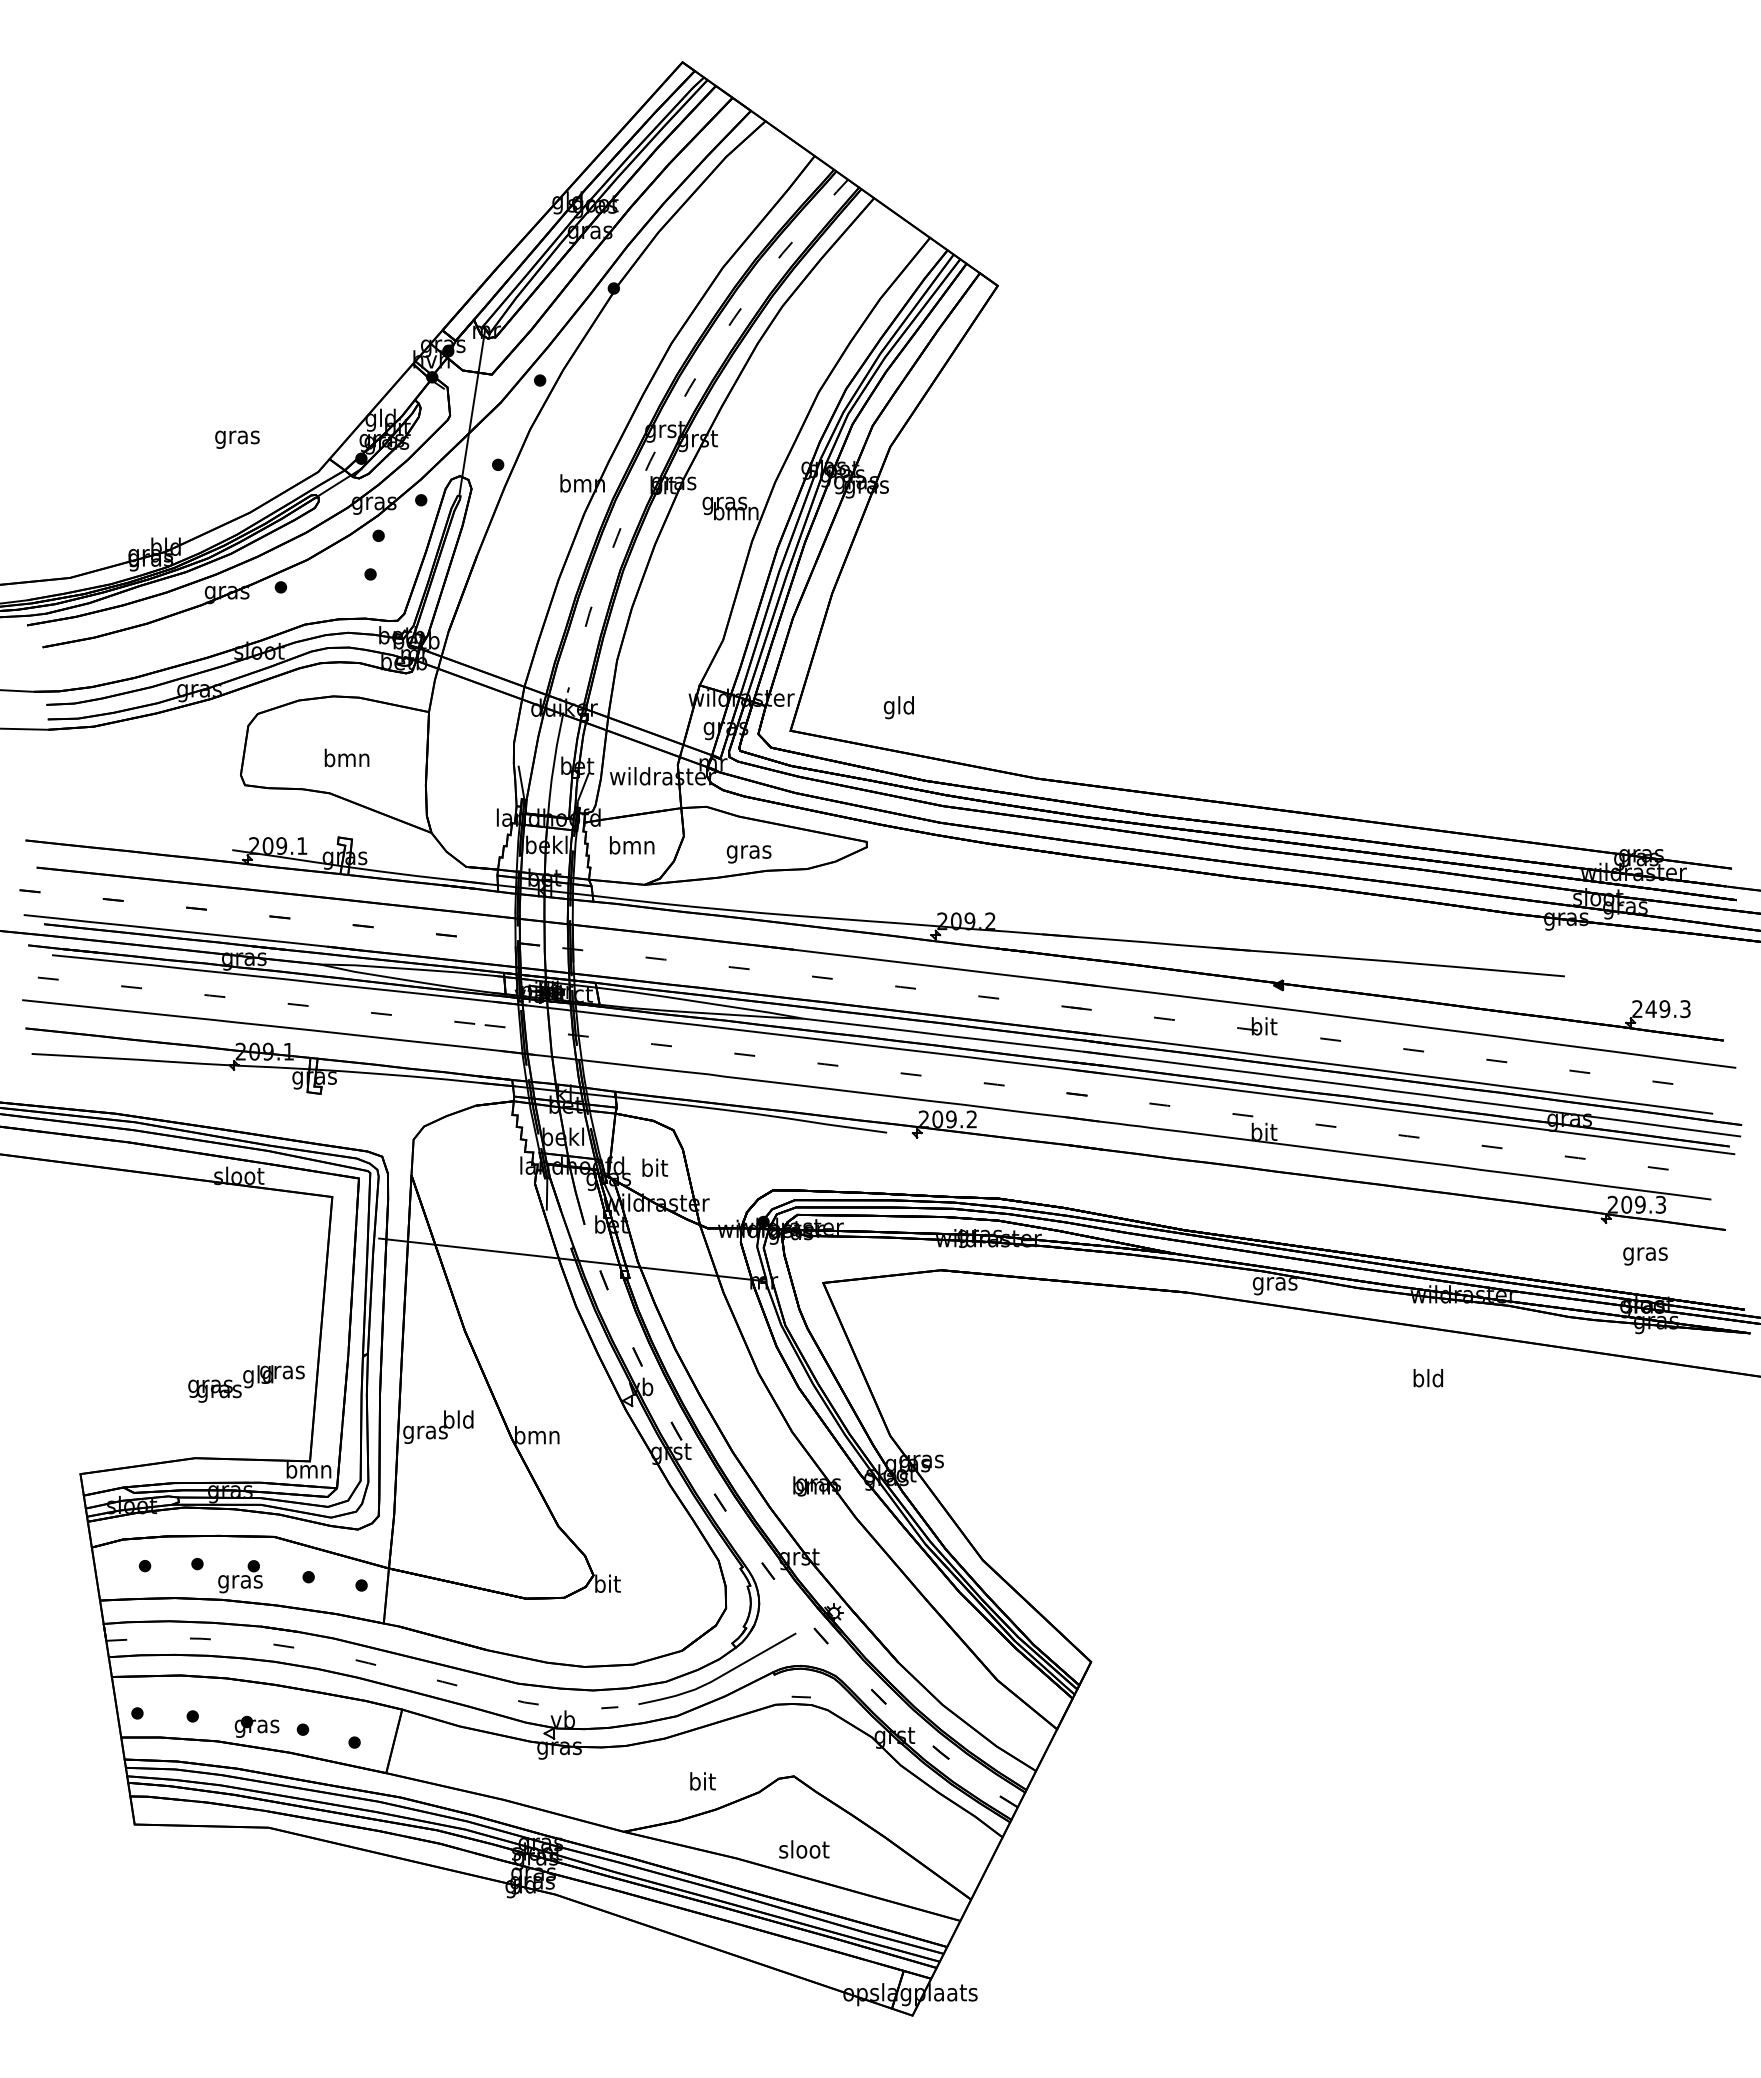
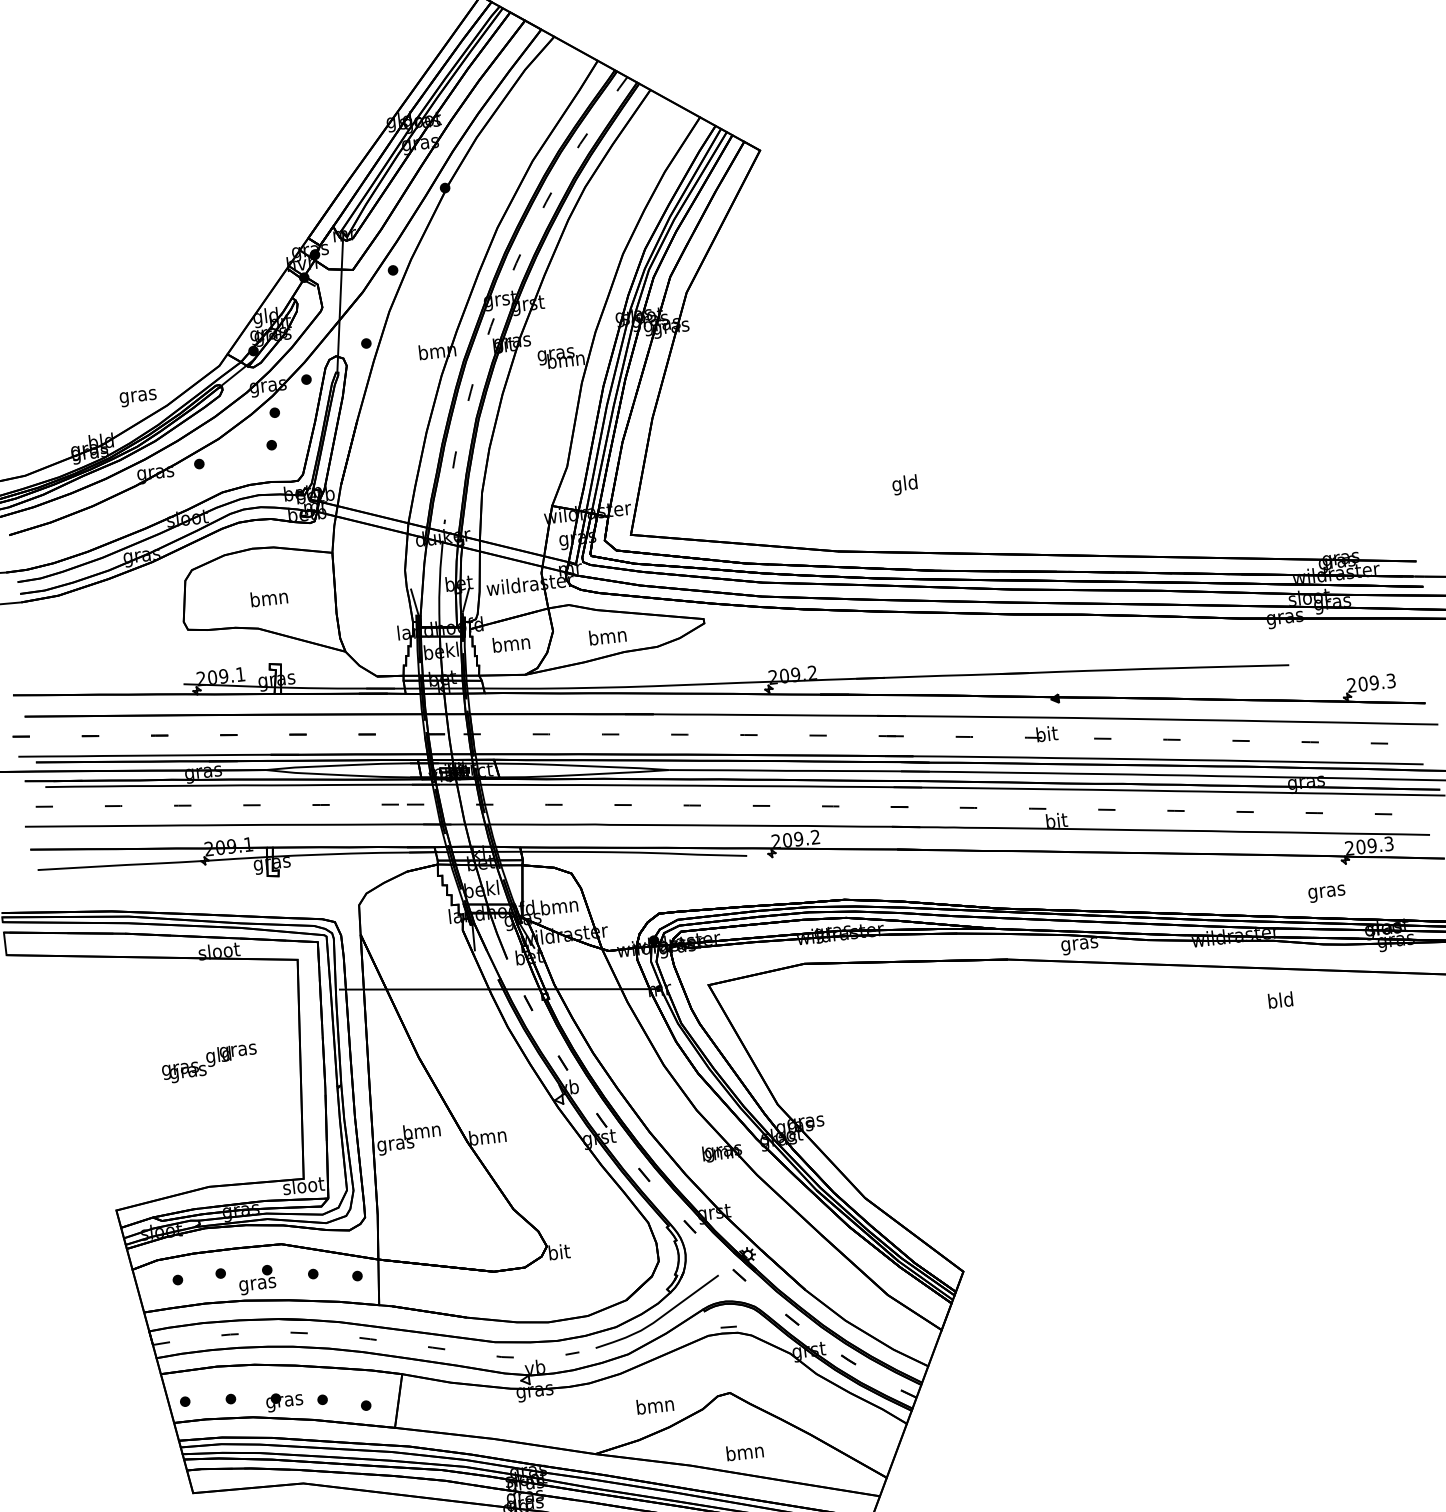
text: (237, 439) -> (138, 397), moved
text: (898, 707) -> (904, 484), moved
text: (748, 851) -> (607, 637), gras -> bmn
text: (1650, 1009) -> (1362, 684), 249.3 -> 209.3
text: (654, 1167) -> (559, 905), bit -> bmn
text: (1645, 1256) -> (1327, 893), moved
text: (1427, 1378) -> (1279, 1000), moved
text: (246, 1383) -> (209, 1063), moved
text: (458, 1419) -> (421, 1130), bld -> bmn
text: (309, 1469) -> (304, 1185), bmn -> sloot
text: (702, 1781) -> (655, 1405), bit -> bmn
text: (804, 1849) -> (745, 1451), sloot -> bmn

